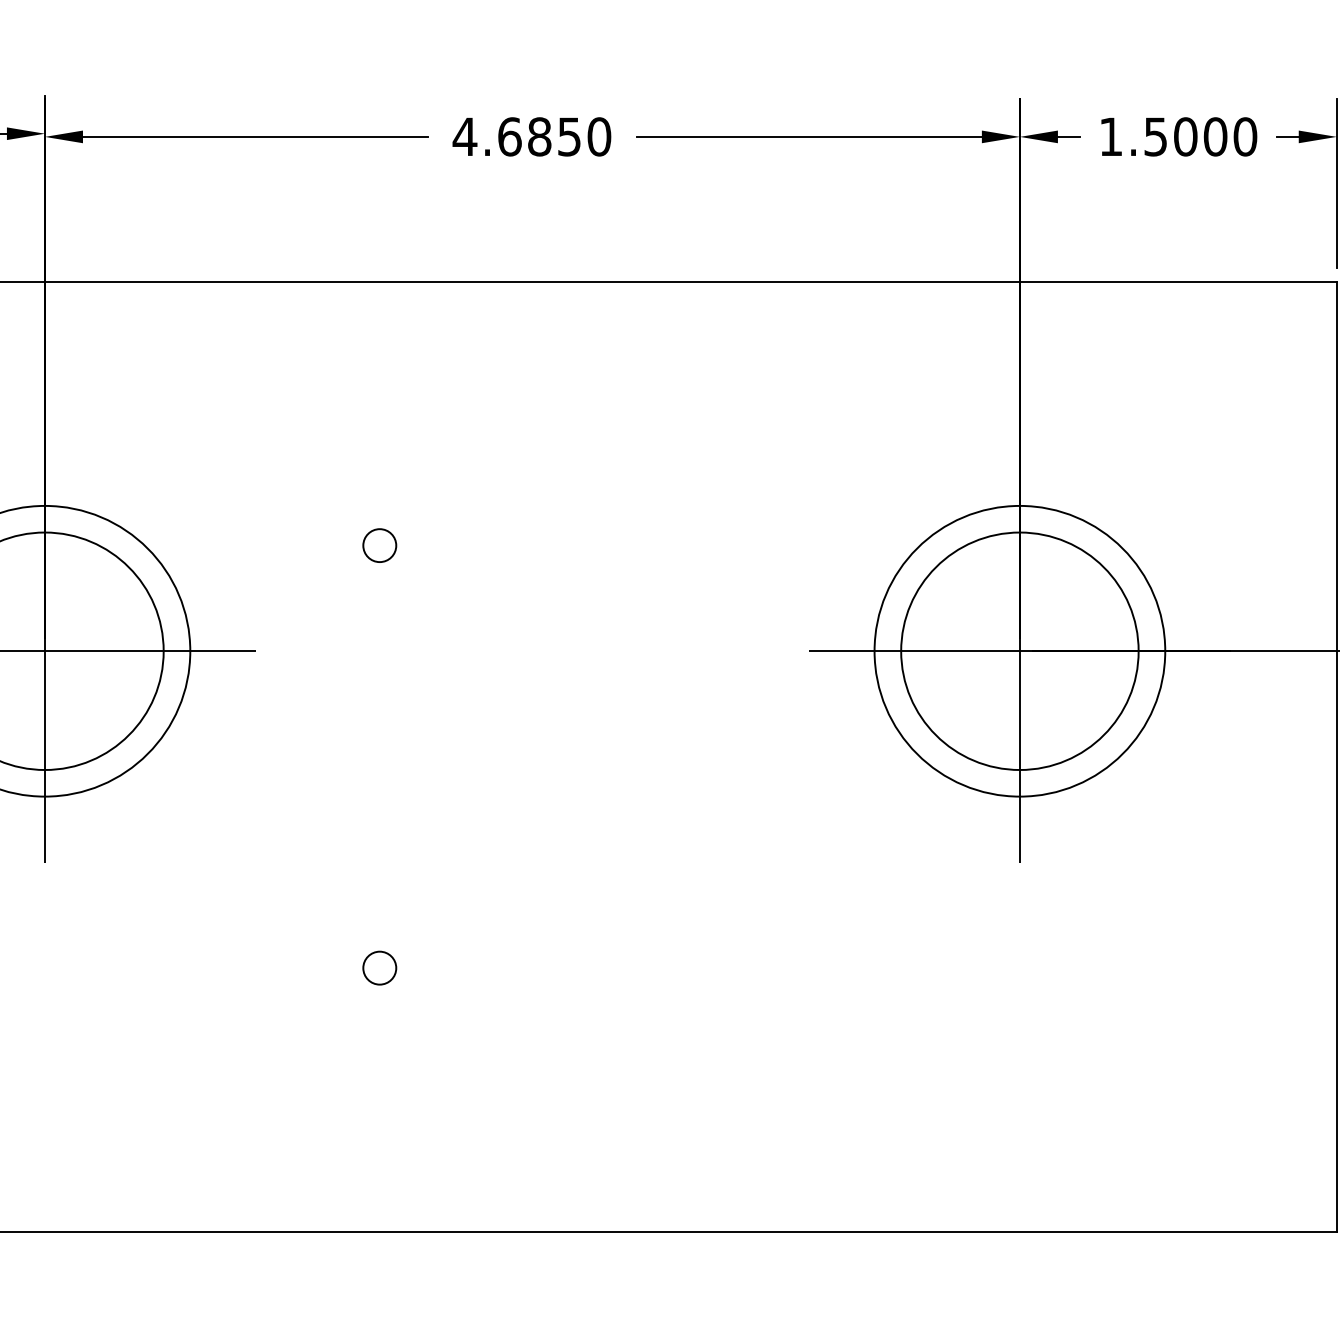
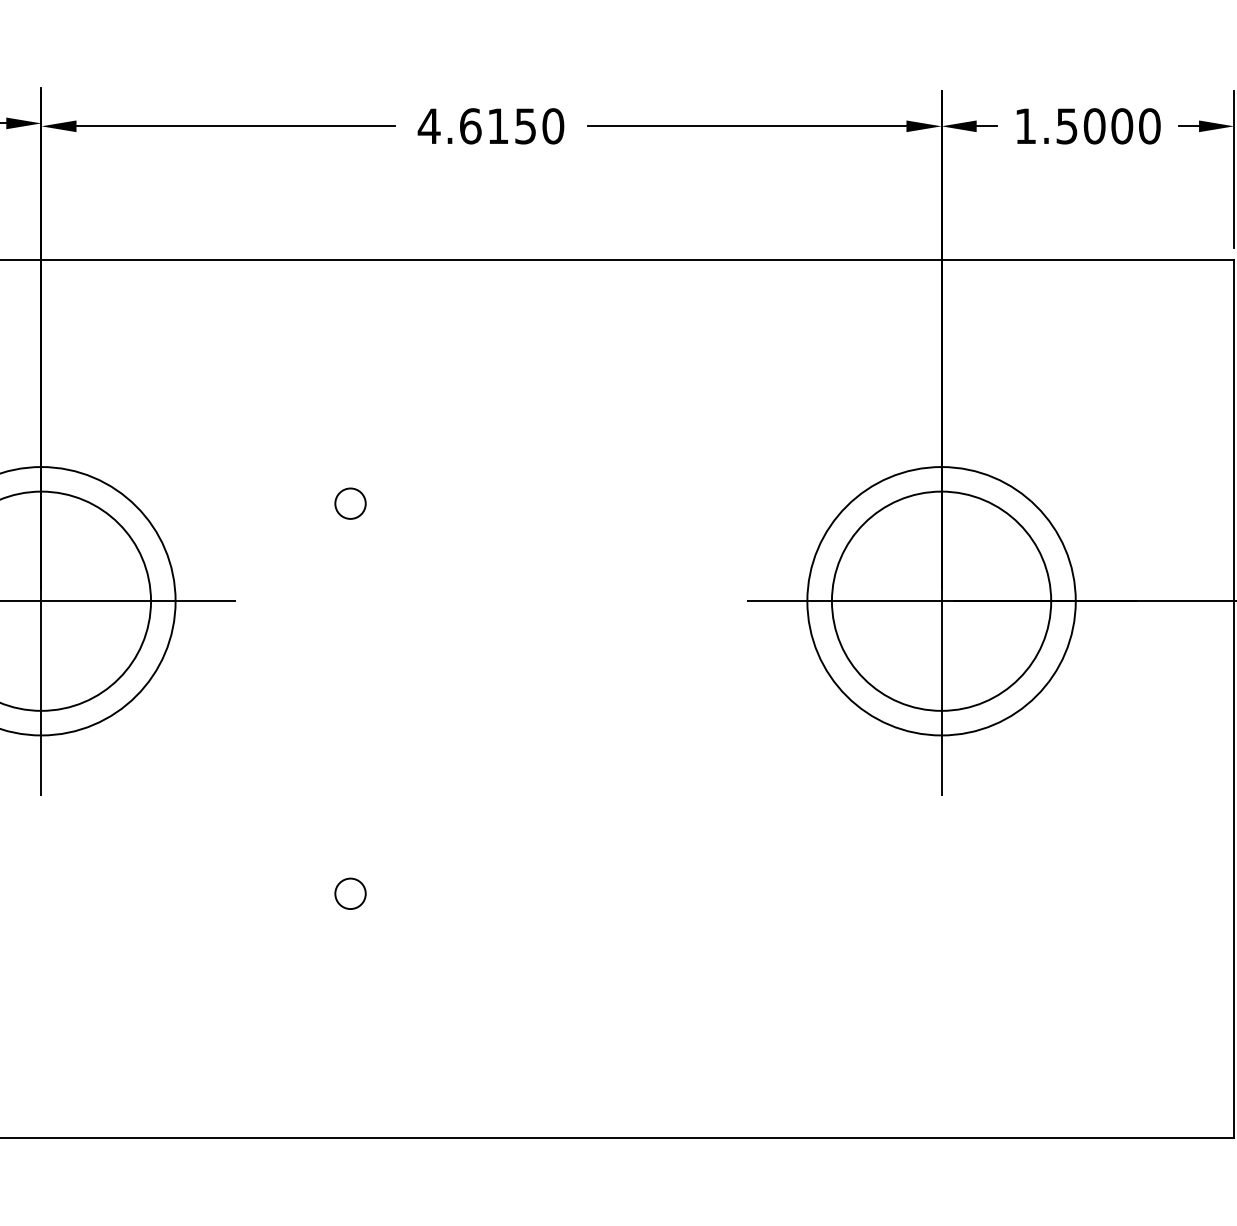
text: (539, 136) -> (498, 125), 4.6850 -> 4.6150

